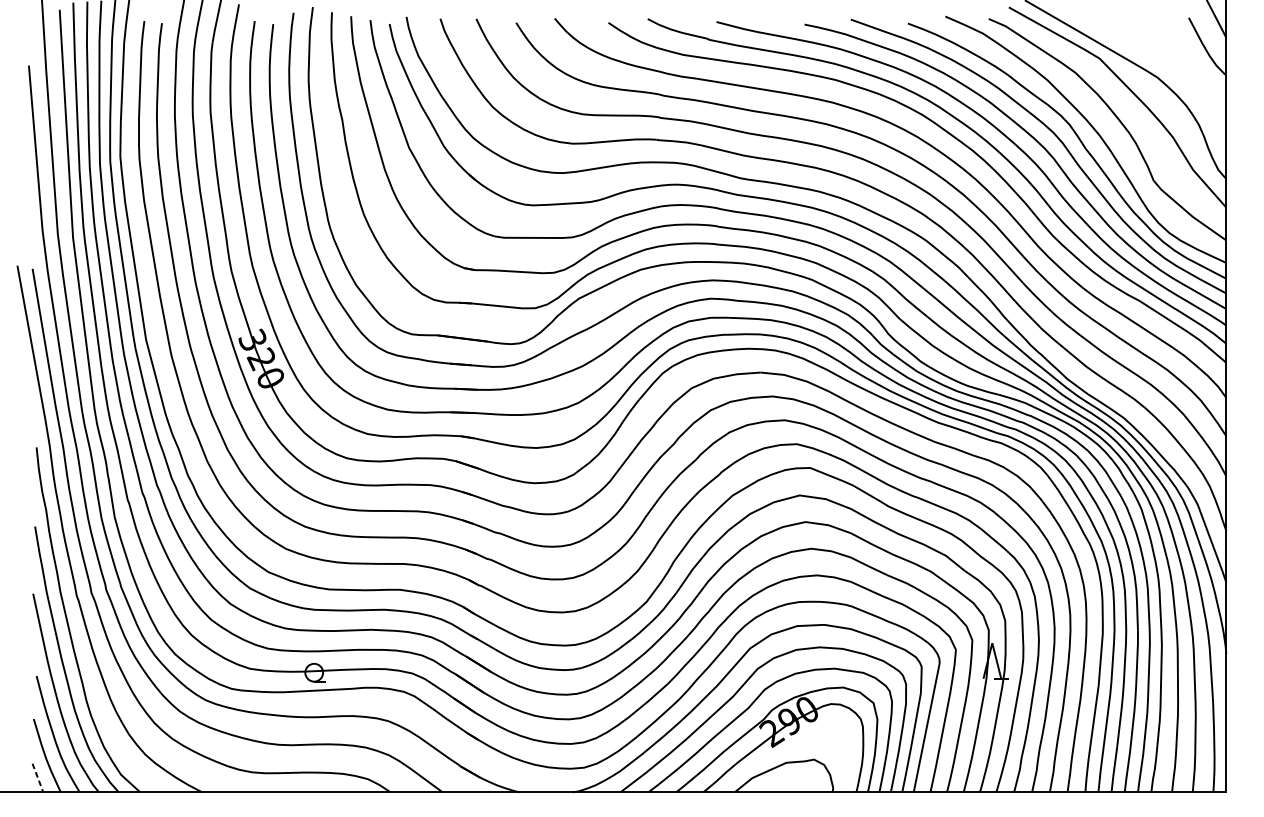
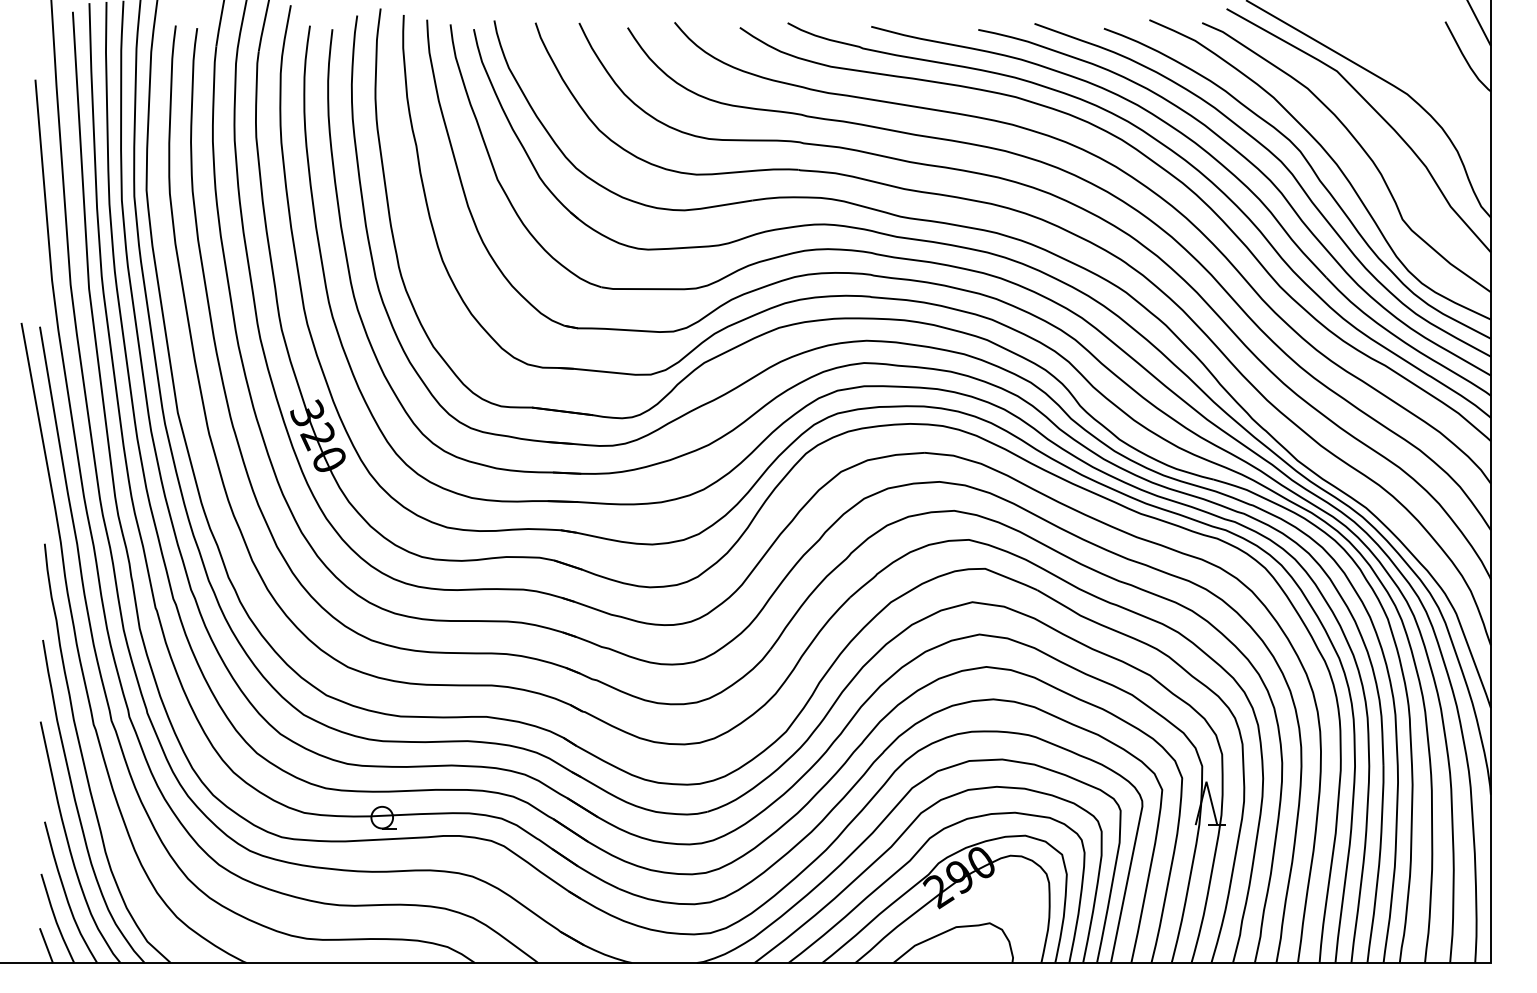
line: (38, 777) -> (46, 945), dashed -> solid

